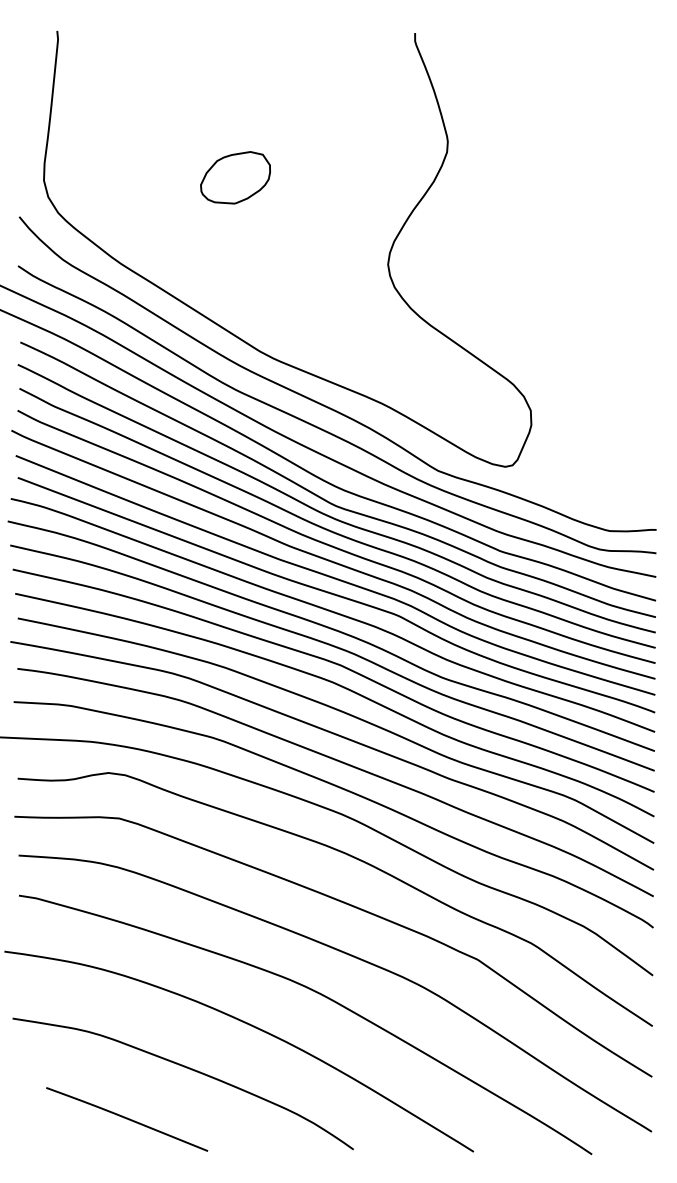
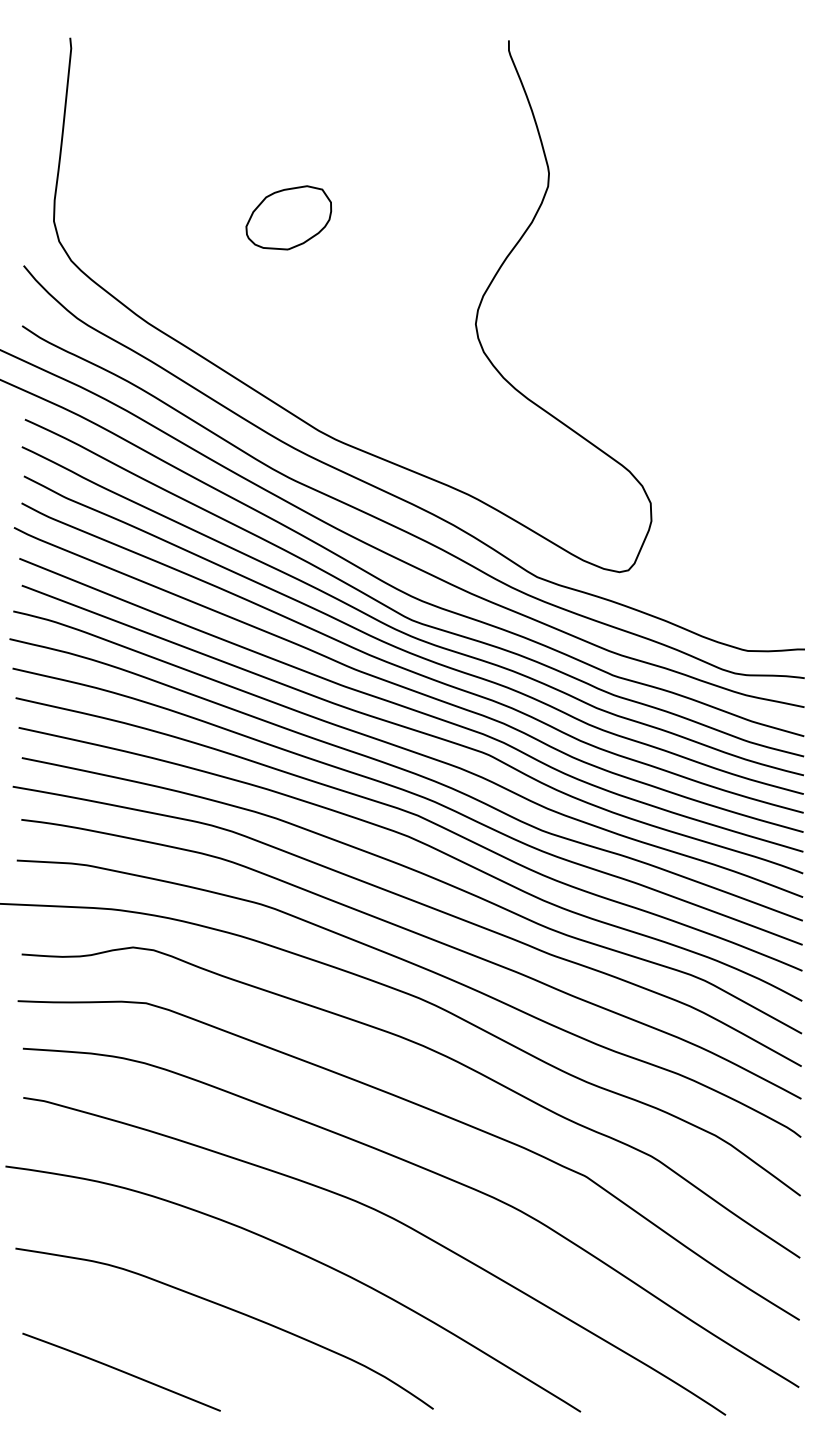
curve: (127, 1119) -> (122, 1372), moved

